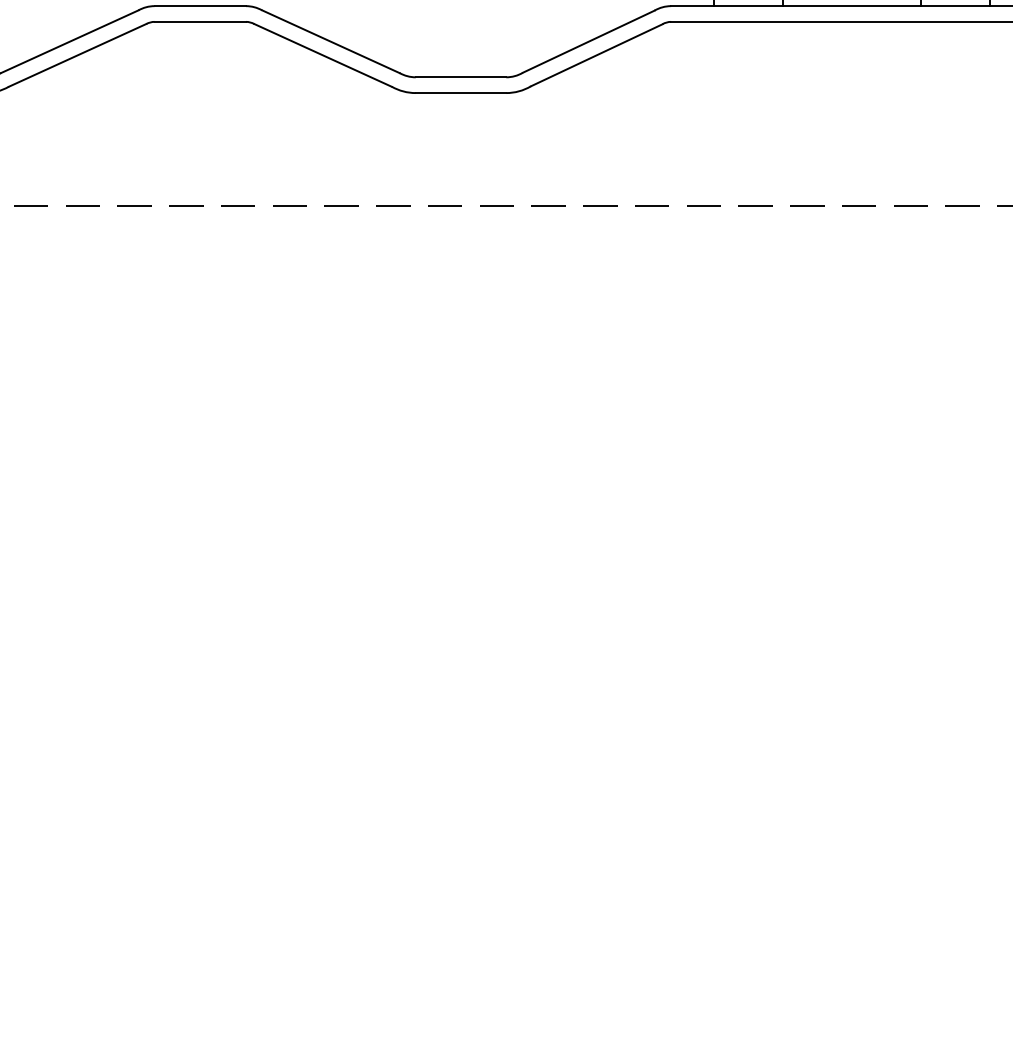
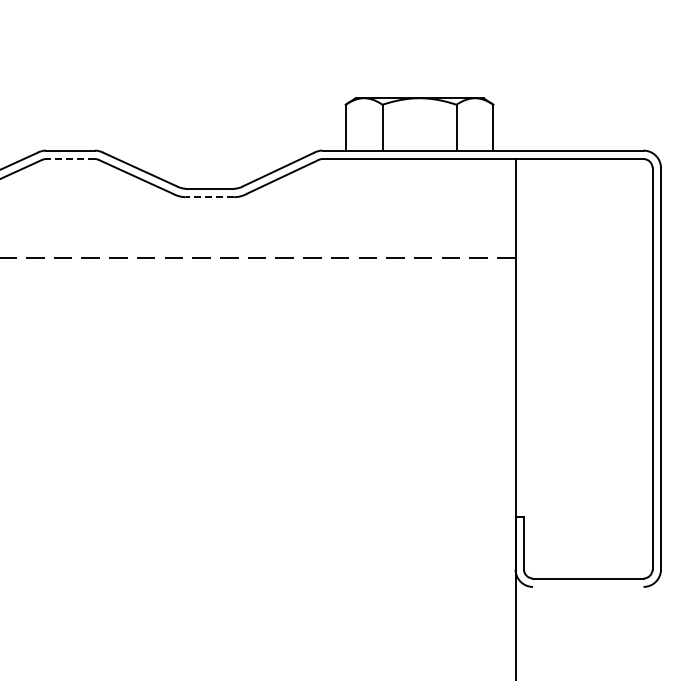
line: (198, 22) -> (69, 159), solid -> dashed
line: (460, 93) -> (209, 197), solid -> dashed

